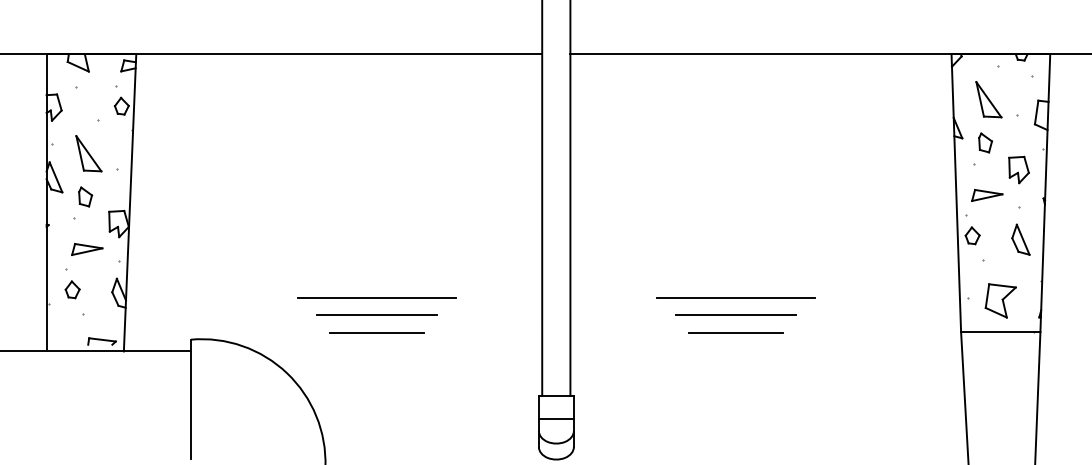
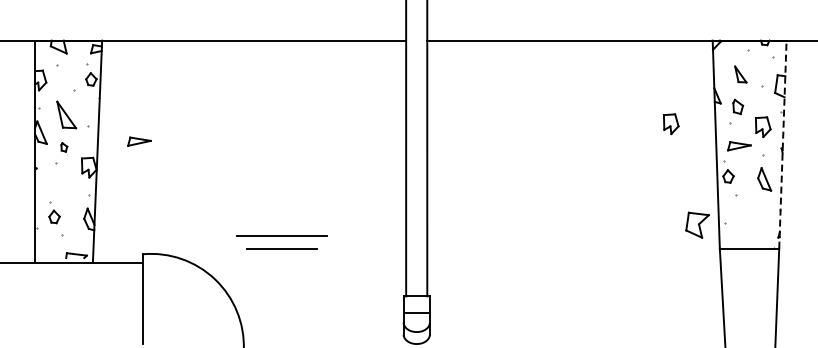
part: (988, 99) -> (740, 74), size x0.6
part: (896, 166) -> (671, 124), added
line: (1044, 193) -> (782, 144), solid -> dashed
part: (85, 197) -> (64, 147), size x0.6
part: (87, 249) -> (139, 141), moved
line: (377, 297) -> (282, 222), removed
line: (734, 297) -> (550, 222), removed
part: (1000, 299) -> (697, 224), moved
line: (736, 314) -> (551, 235), removed
line: (736, 331) -> (551, 248), removed

